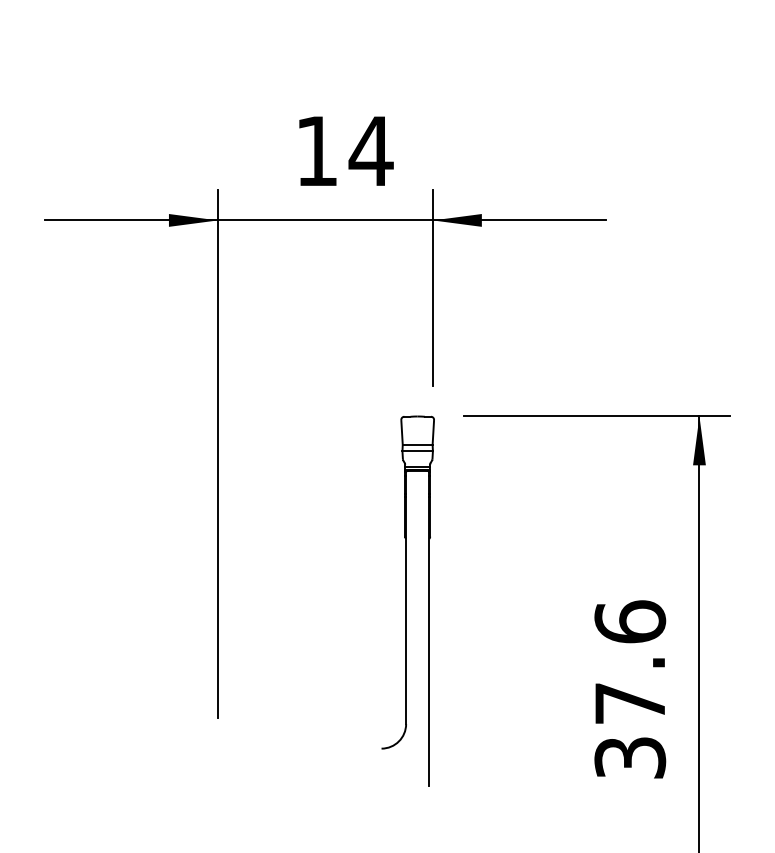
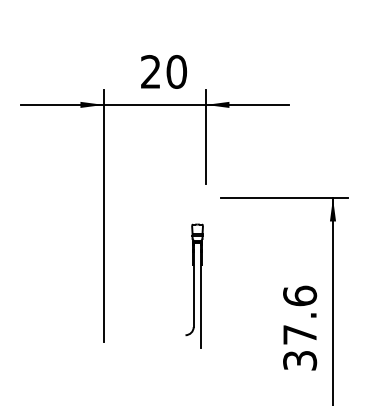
text: (345, 150) -> (164, 71), 14 -> 20
part: (408, 599) -> (194, 285), size x0.7

